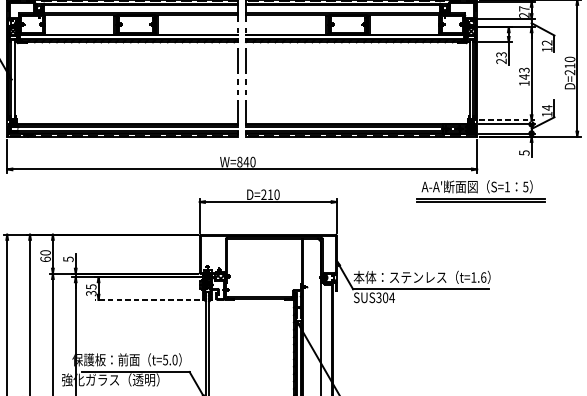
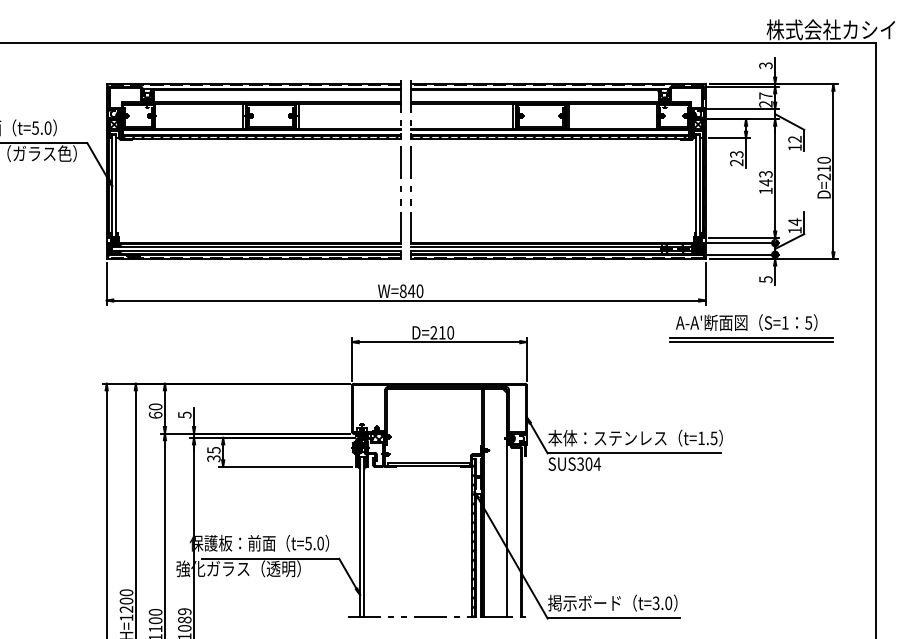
line: (507, 120) -> (744, 238), dashed -> solid
part: (480, 191) -> (751, 328), moved
text: (483, 277) -> (713, 438), t=1.6 -> t=1.5
line: (147, 299) -> (285, 466), dashed -> solid

